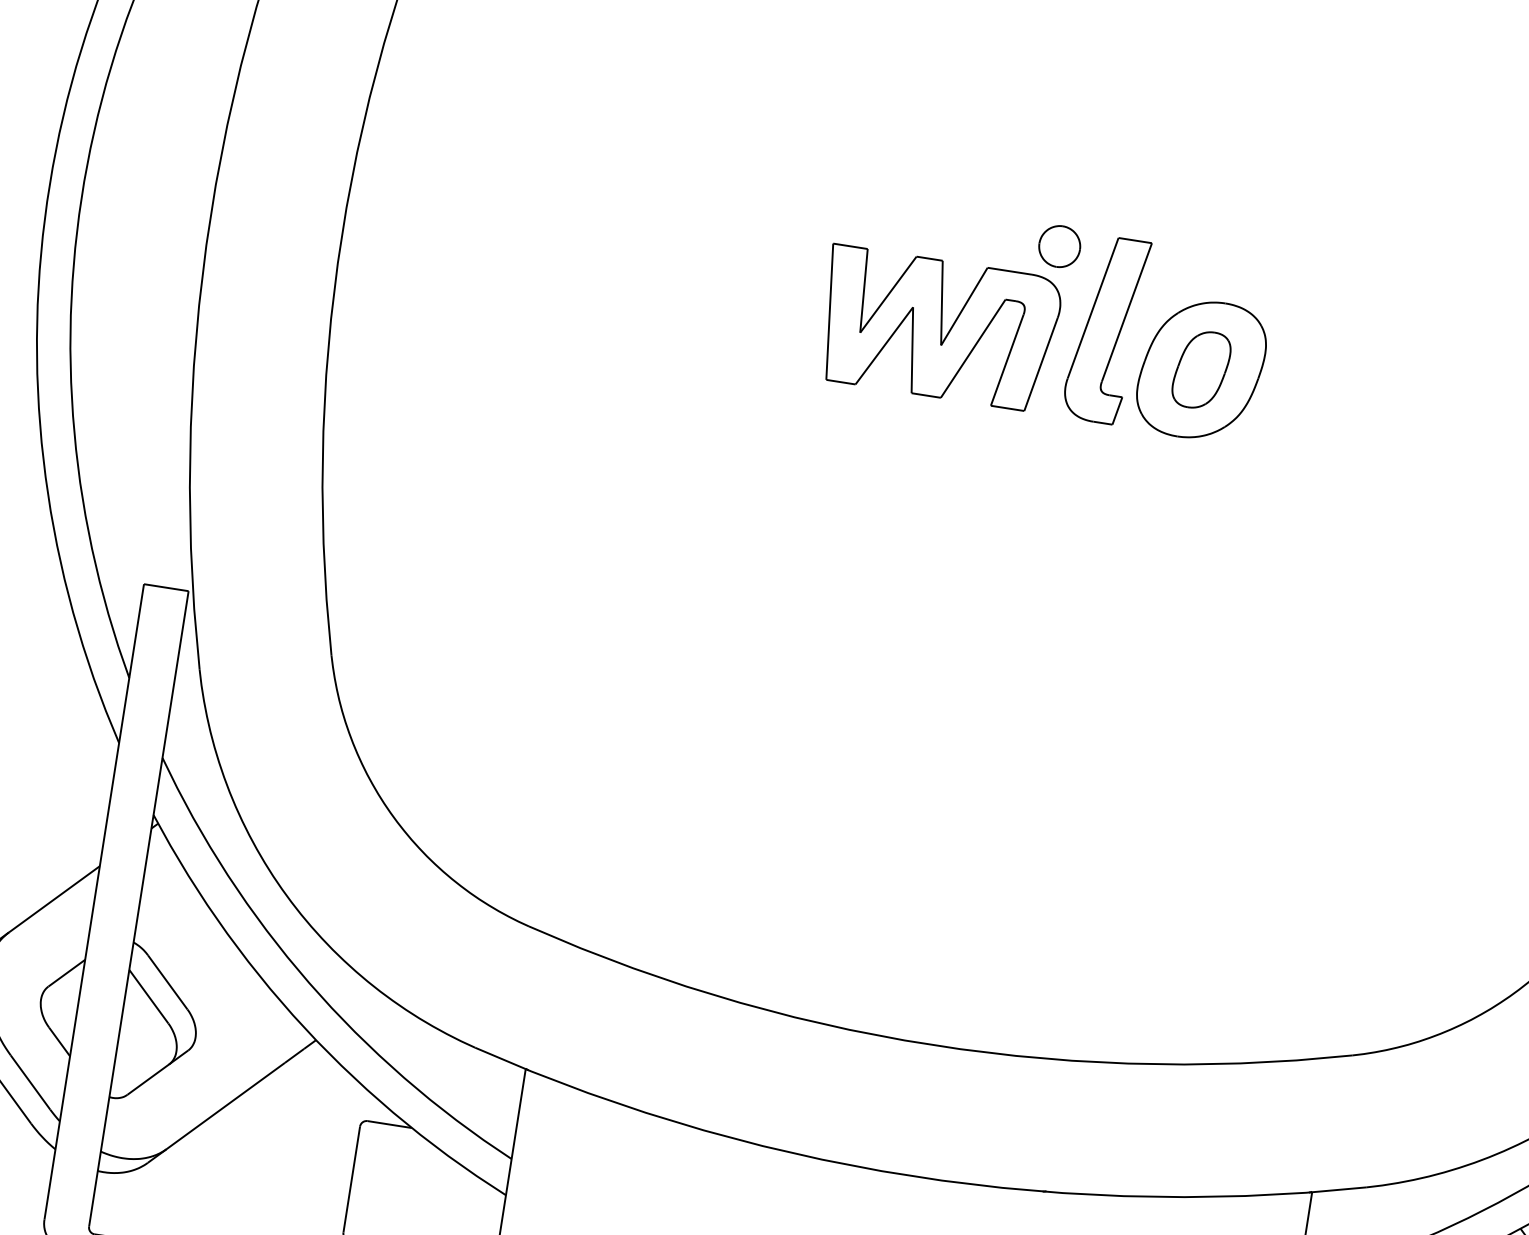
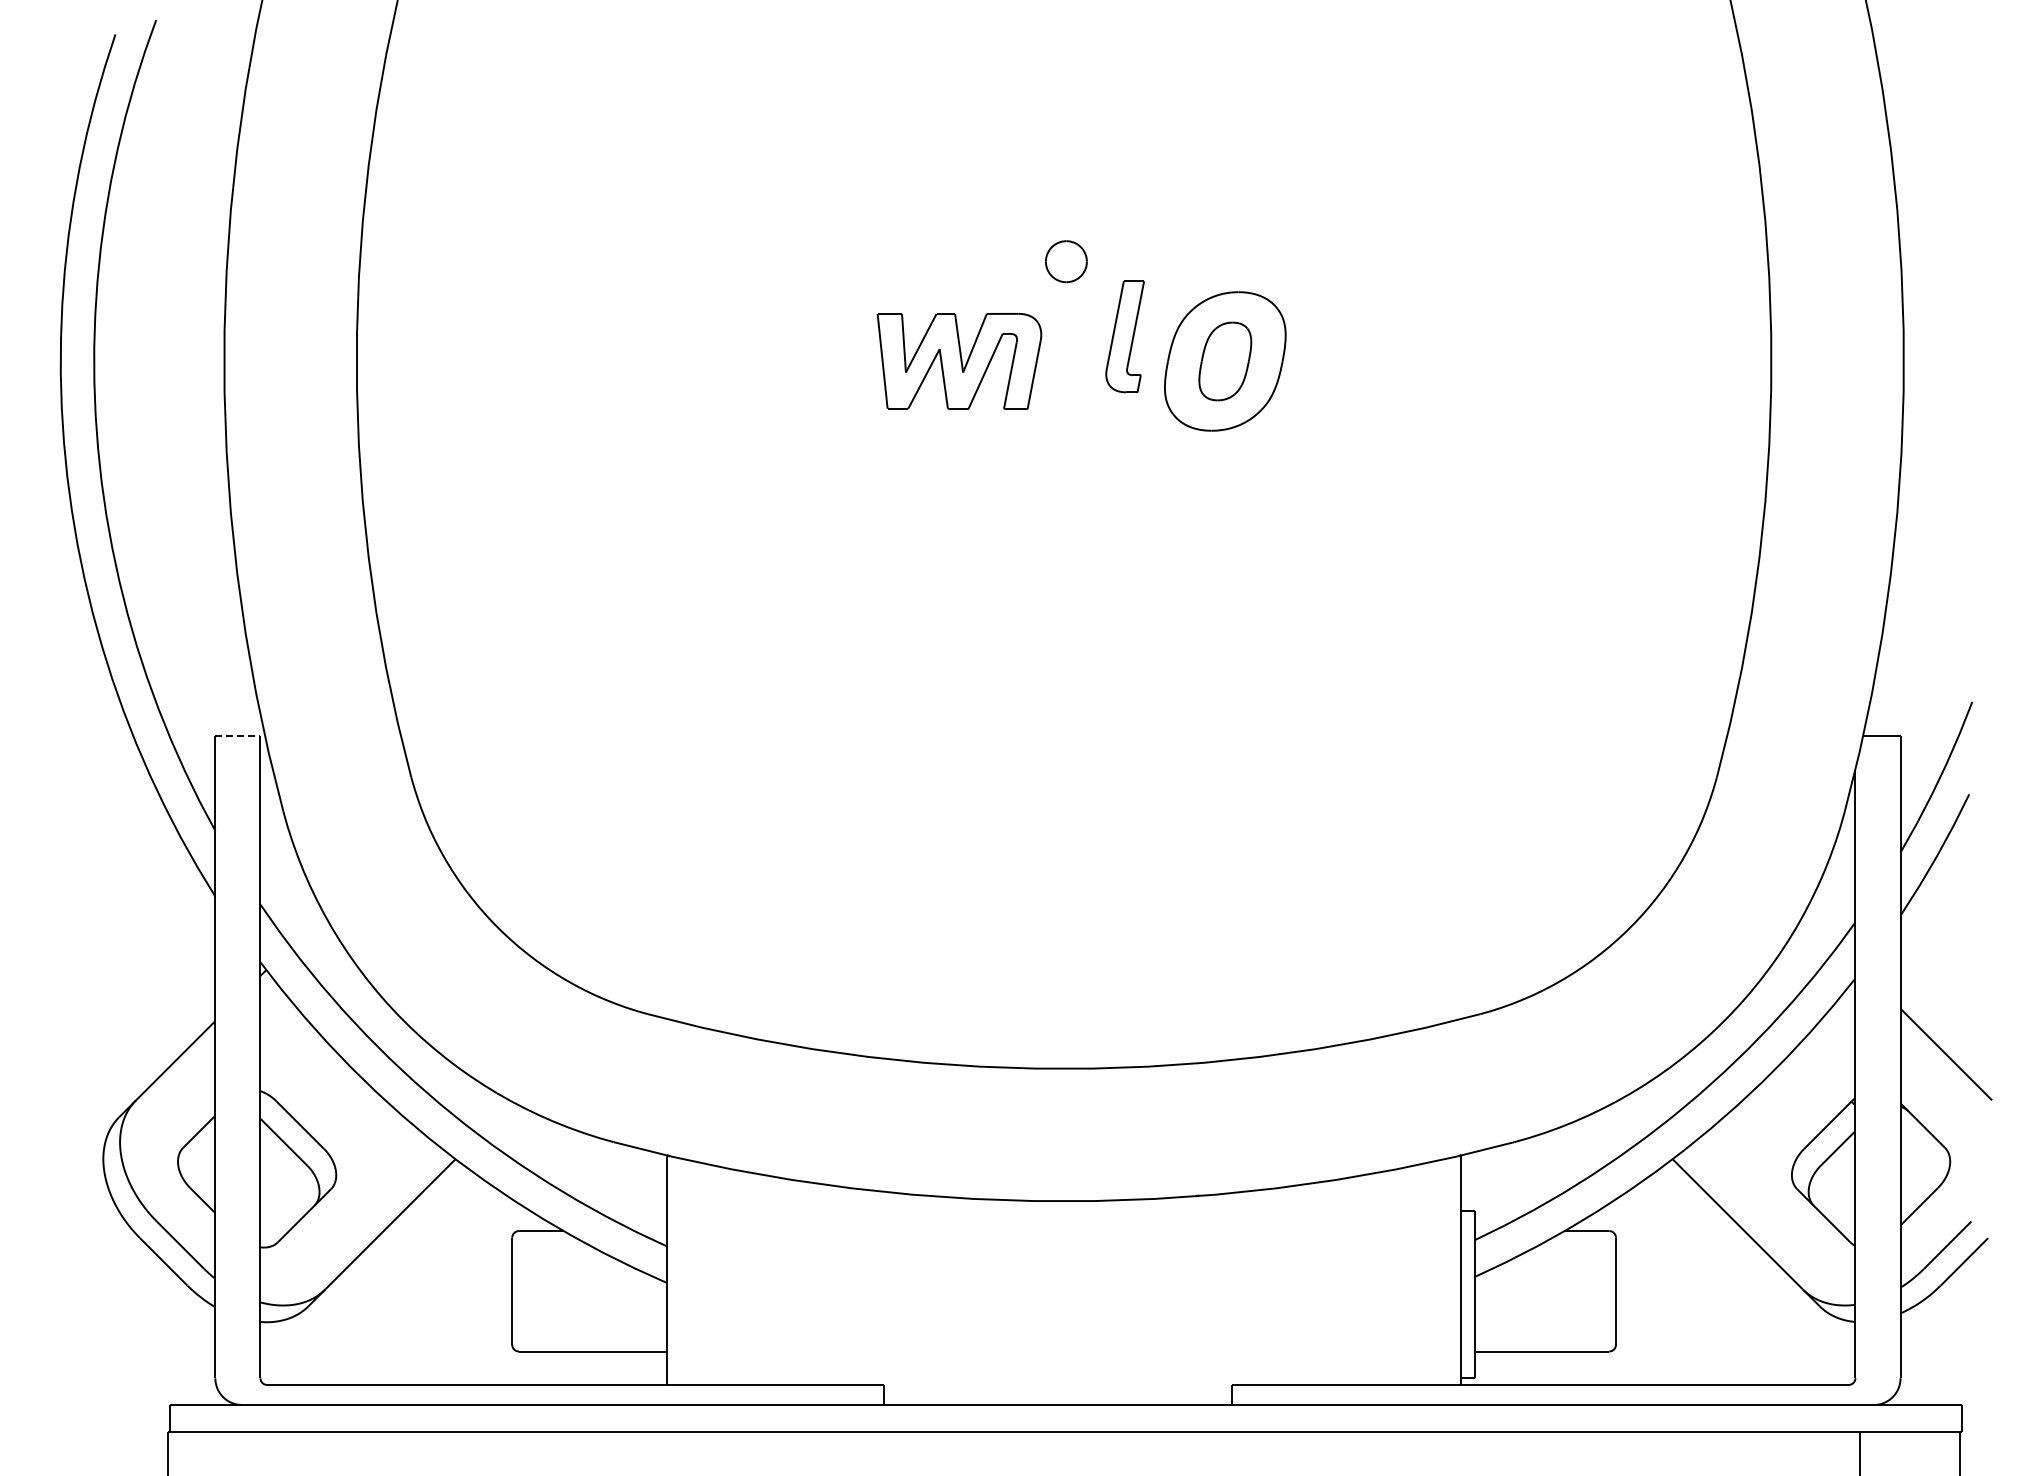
part: (938, 327) -> (959, 360), size x0.7
part: (1105, 329) -> (1124, 336), size x0.6
line: (165, 588) -> (237, 736), solid -> dashed

